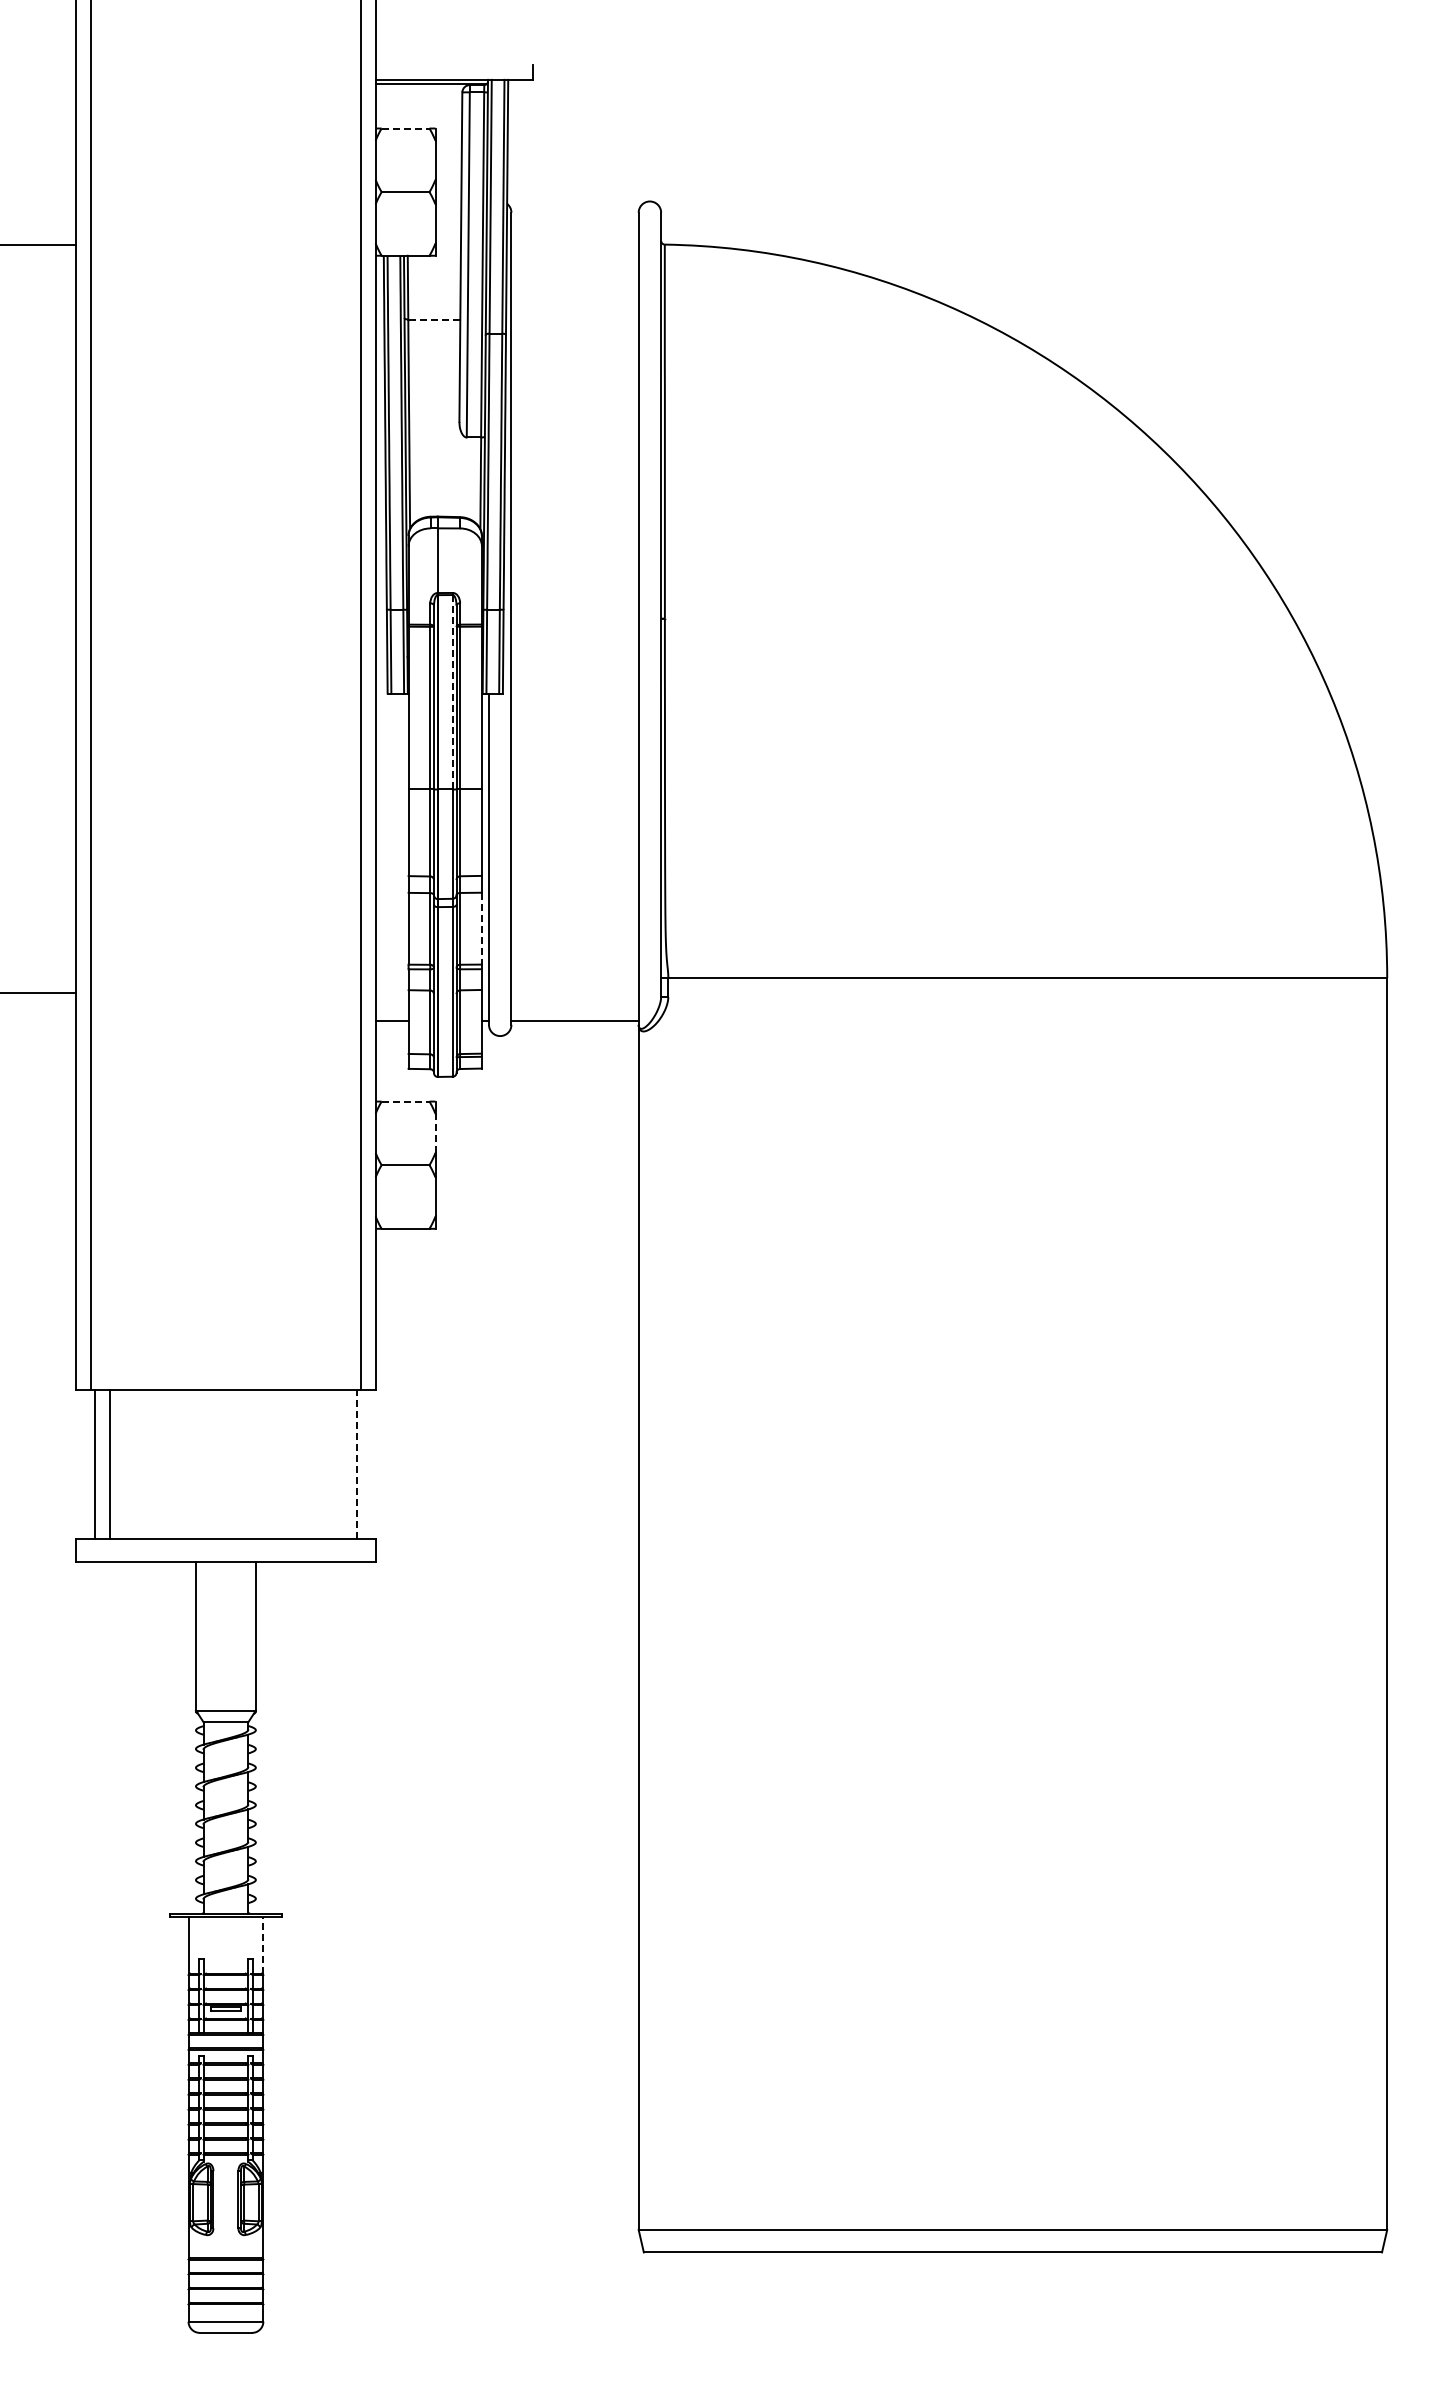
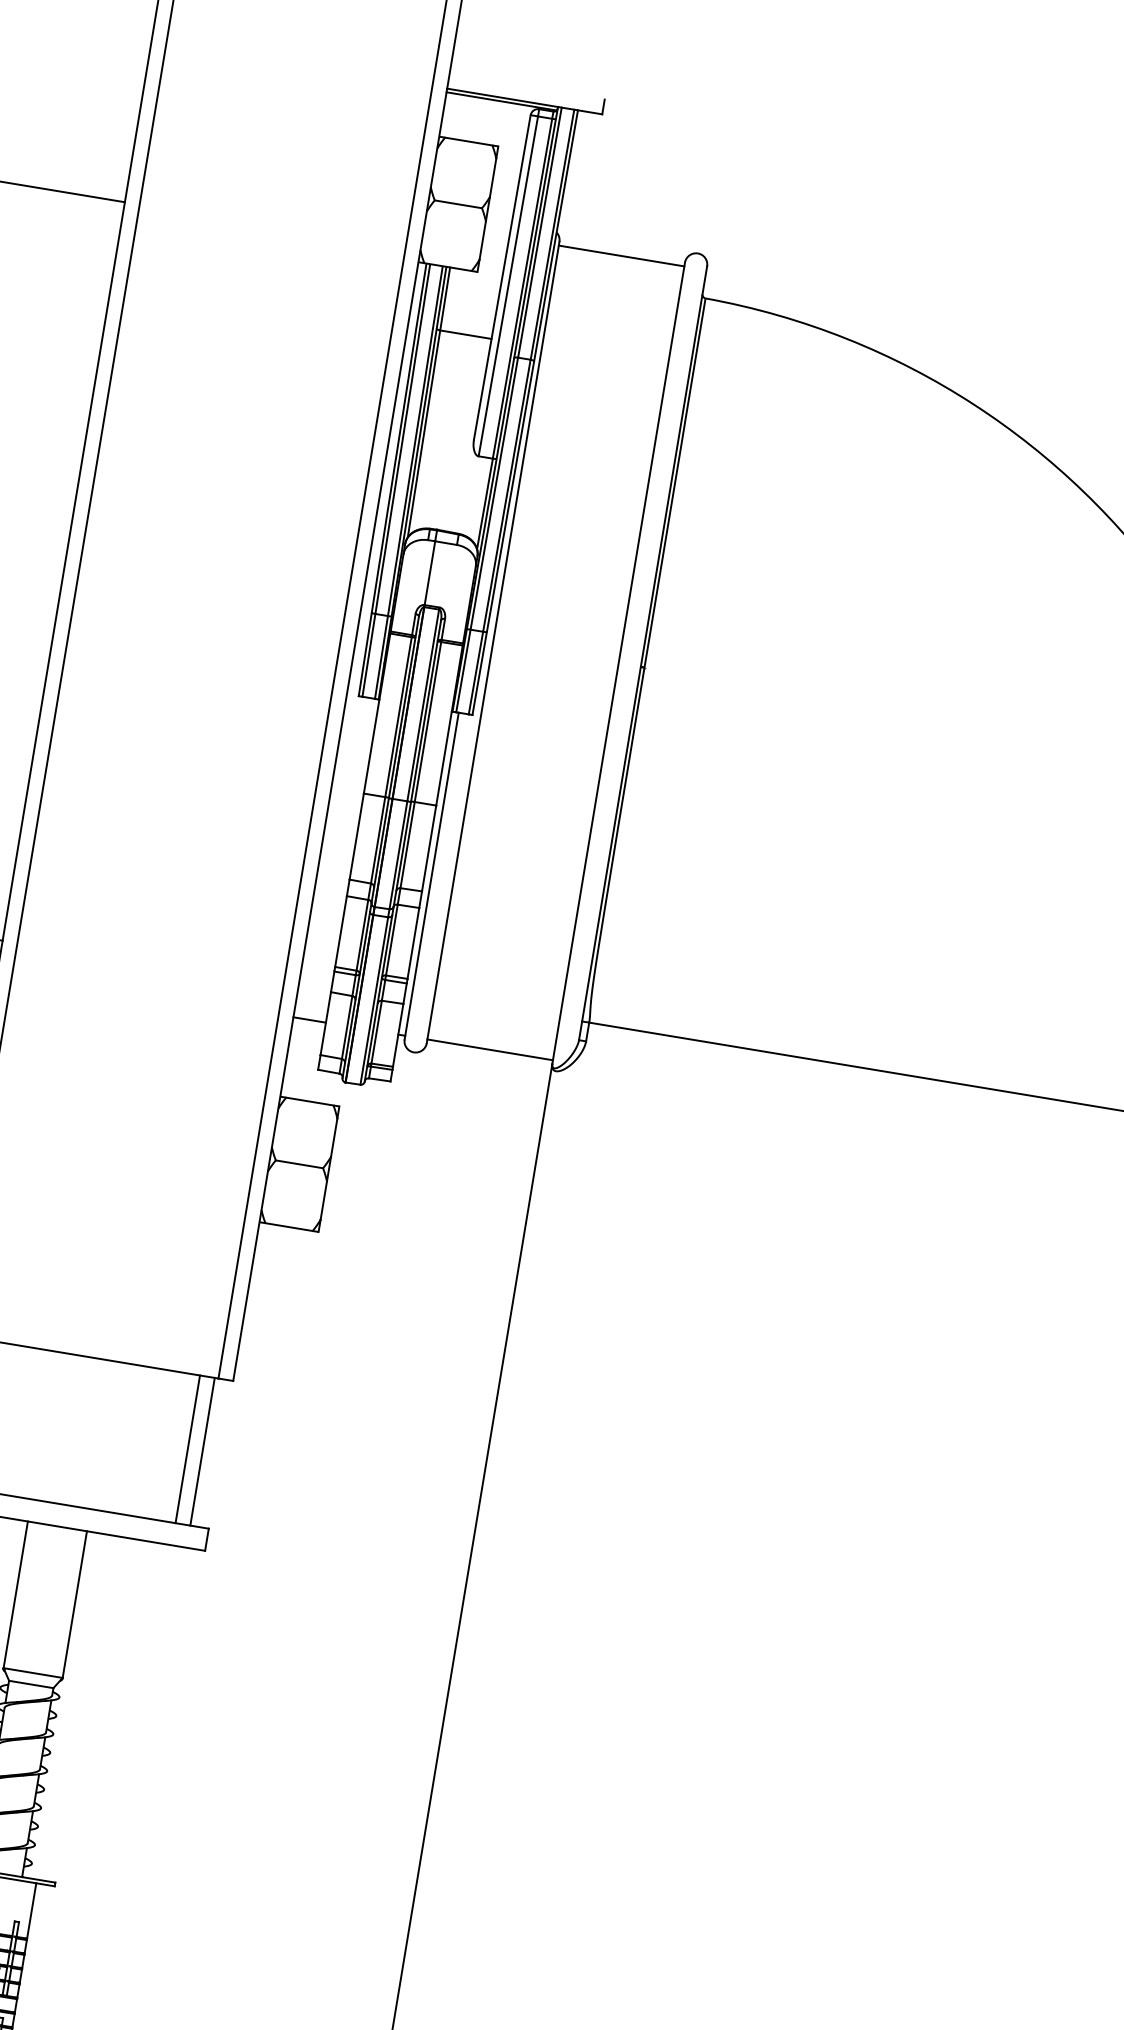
line: (405, 128) -> (468, 141), dashed -> solid
line: (574, 216) -> (621, 255), added
line: (433, 319) -> (465, 334), dashed -> solid
line: (452, 692) -> (422, 705), dashed -> solid
line: (481, 928) -> (413, 943), dashed -> solid
line: (405, 1101) -> (309, 1101), dashed -> solid
line: (435, 1132) -> (334, 1136), dashed -> solid
line: (341, 1464) -> (187, 1449), added
line: (356, 1464) -> (202, 1451), dashed -> solid
line: (263, 1945) -> (31, 1910), dashed -> solid

